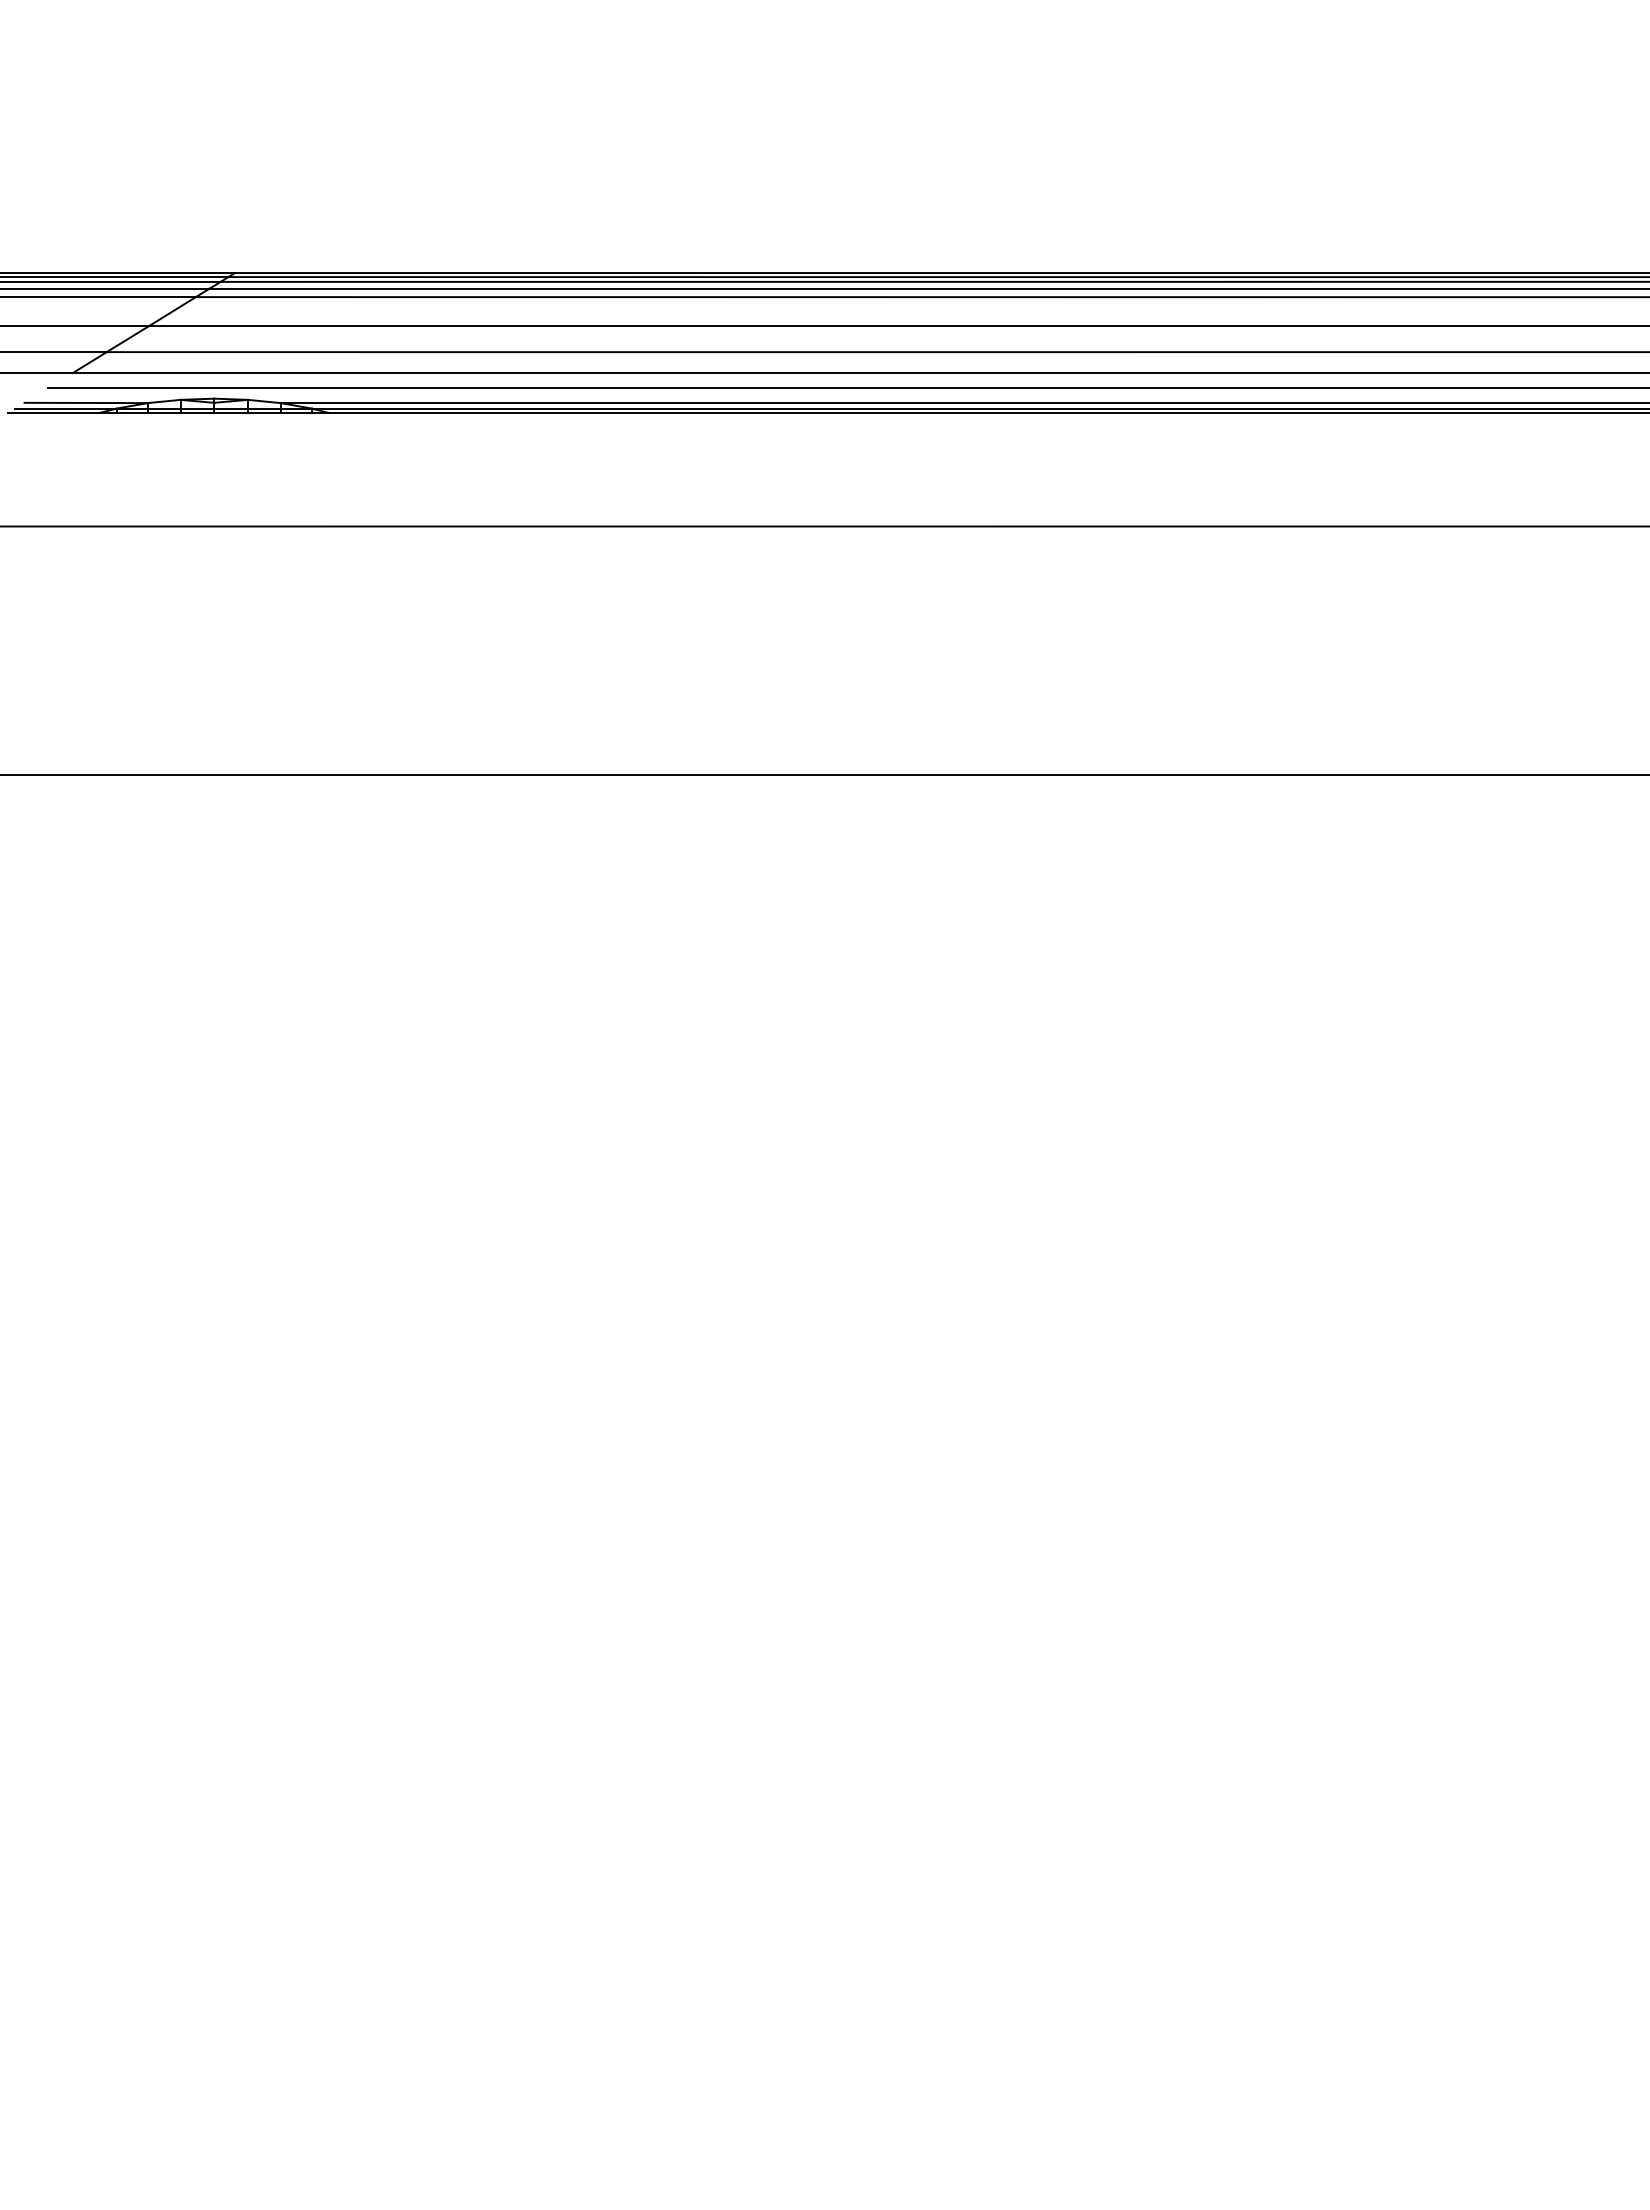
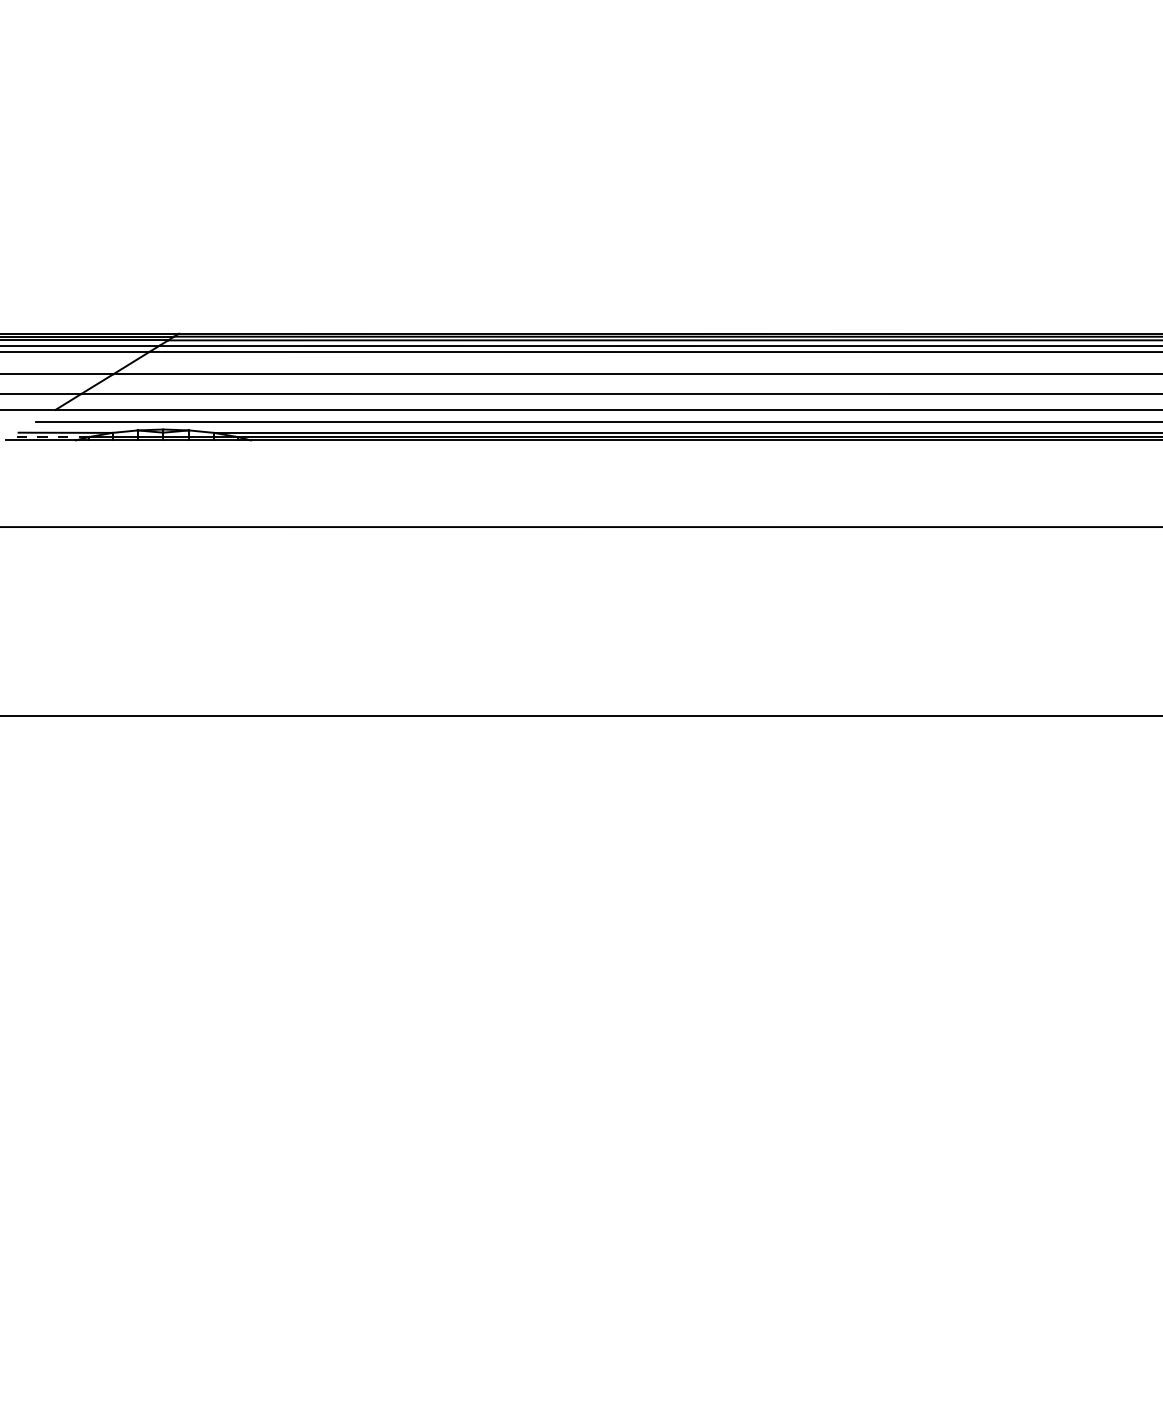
line: (65, 408) -> (49, 437), solid -> dashed

